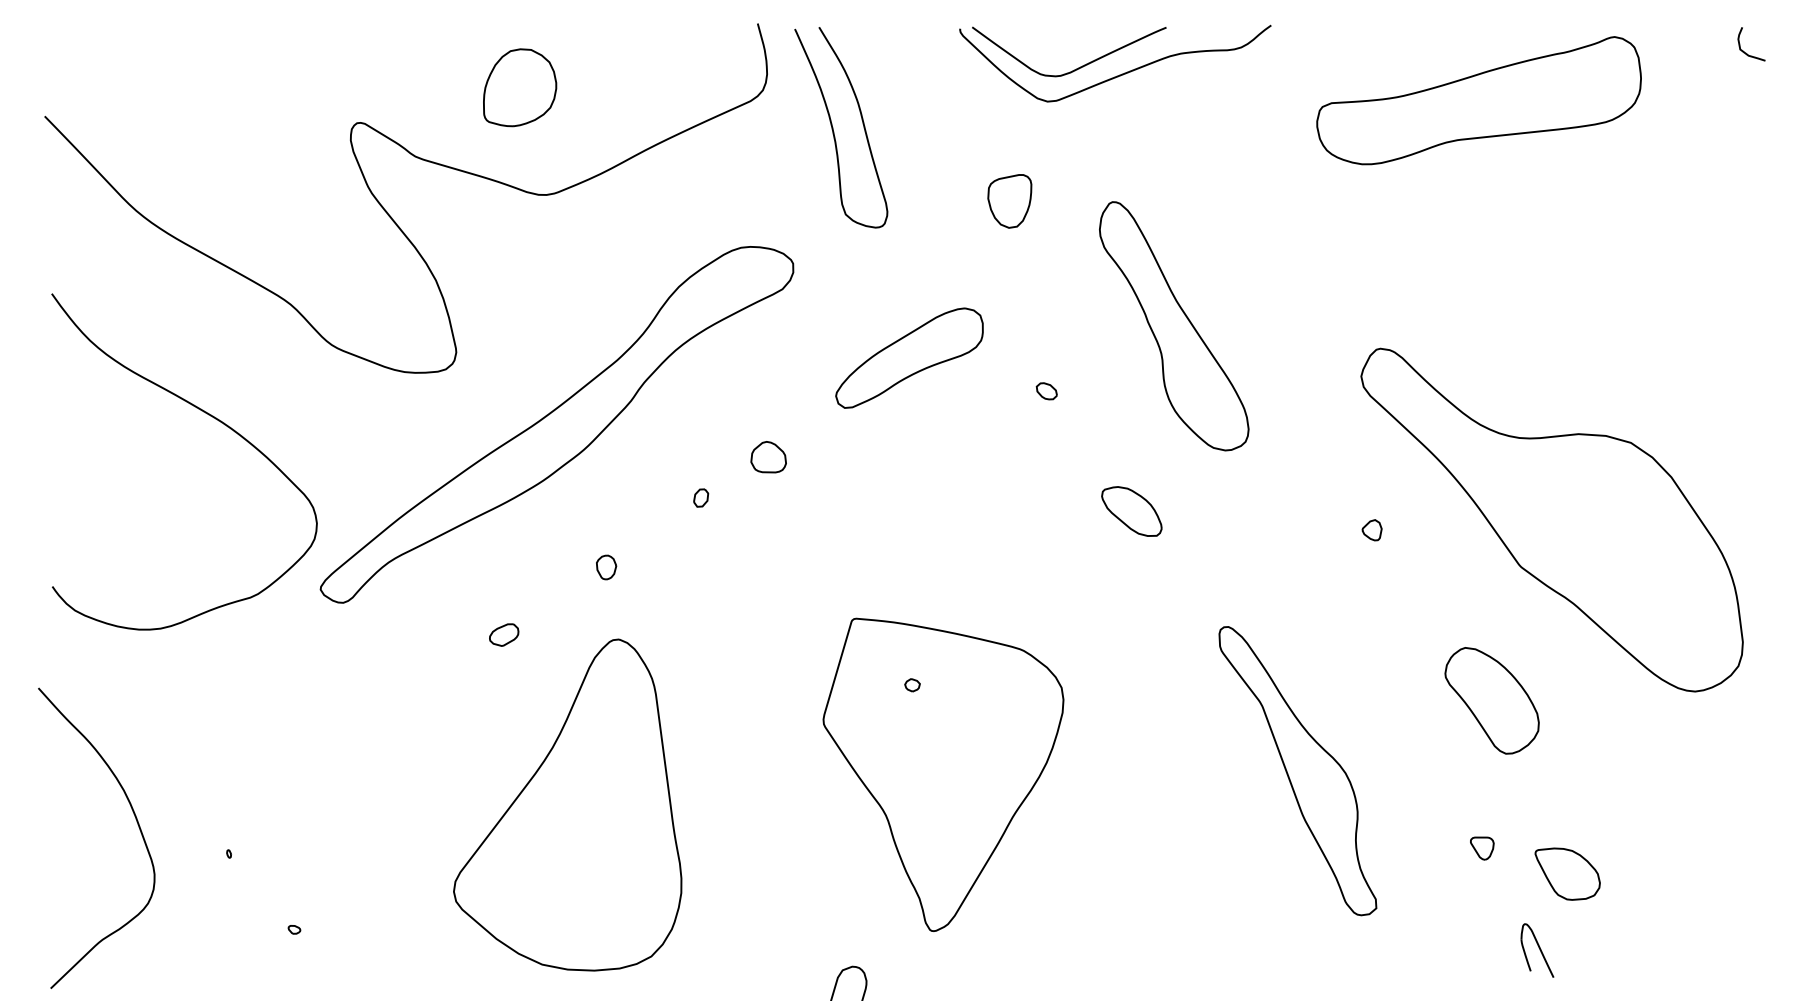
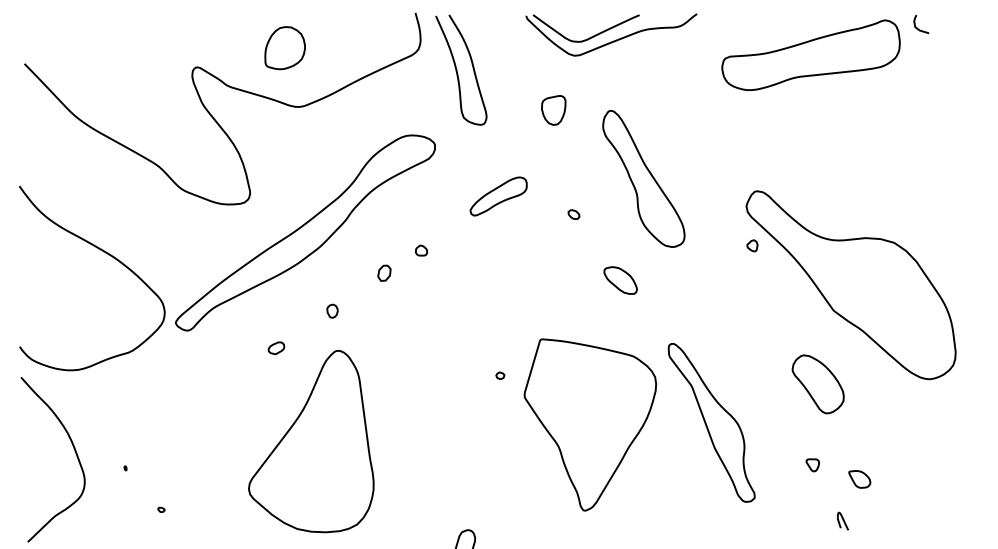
curve: (1744, 50) -> (917, 27), moved
part: (909, 358) -> (498, 196), size x0.7
curve: (214, 420) -> (108, 255), moved
part: (768, 456) -> (421, 250), size x0.6
part: (701, 496) -> (384, 272), size x1.6
part: (1372, 529) -> (752, 245), moved
part: (941, 774) -> (589, 424), moved
part: (1567, 874) -> (859, 479), size x0.6
part: (1536, 950) -> (842, 521), size x0.6

